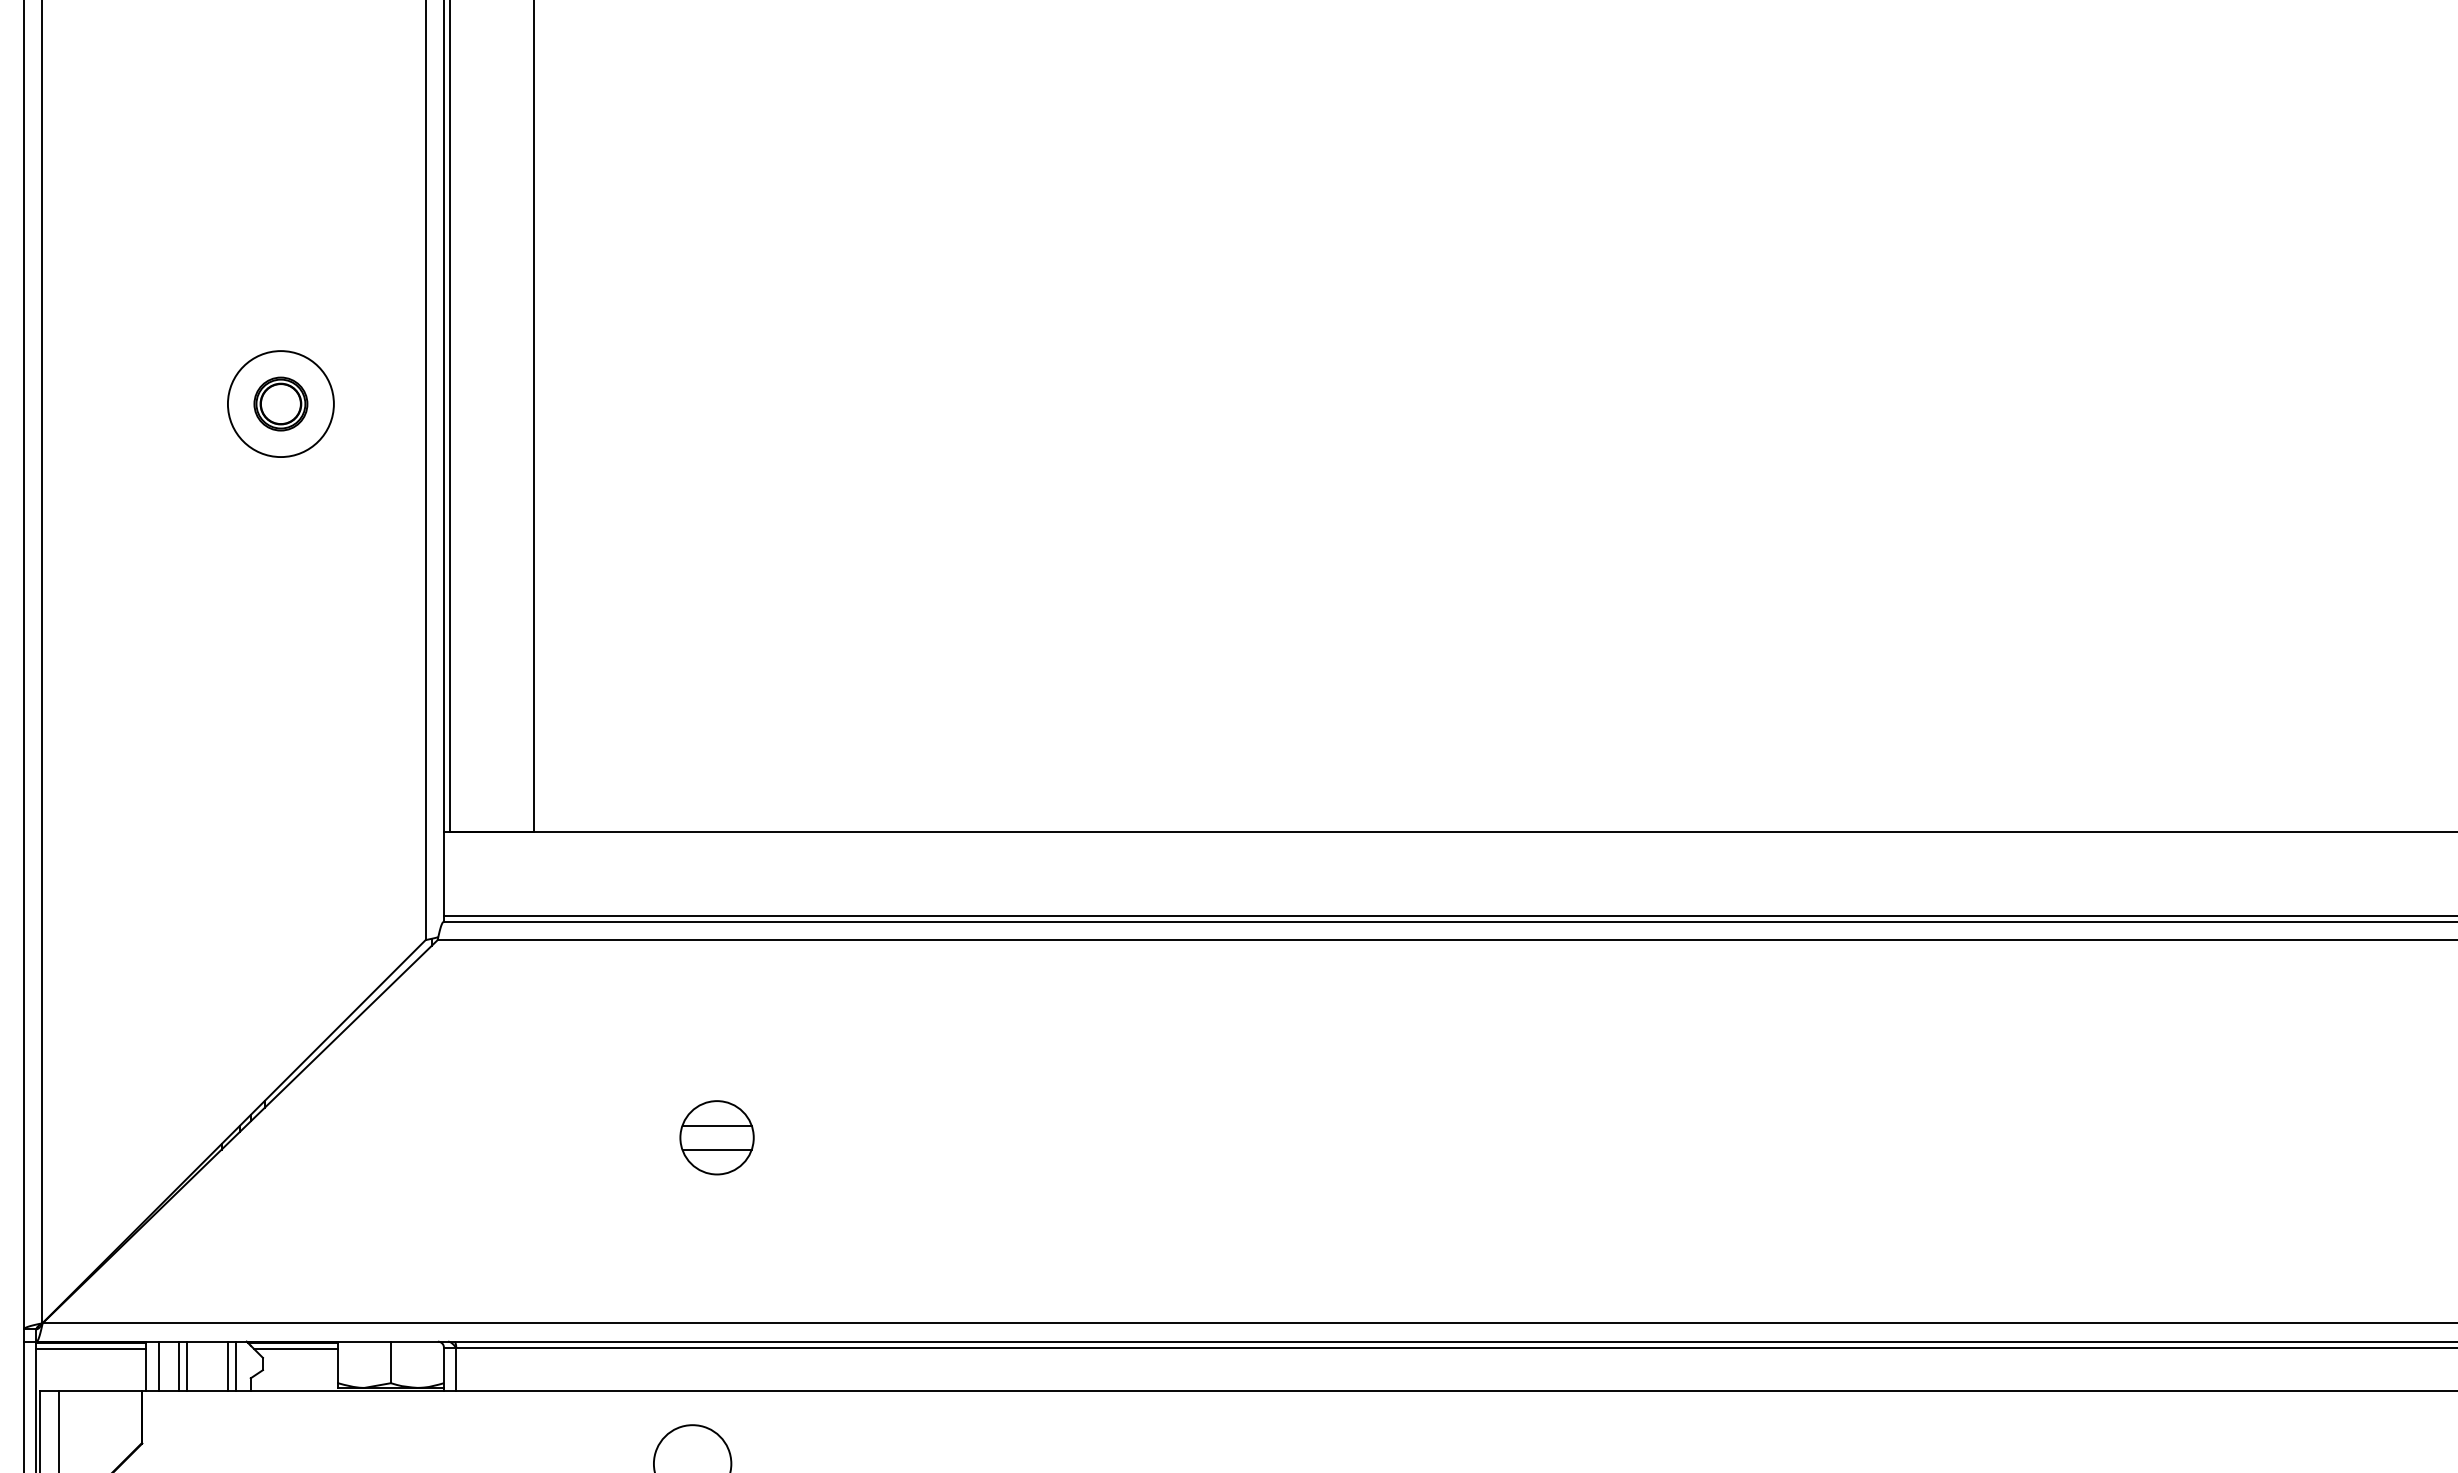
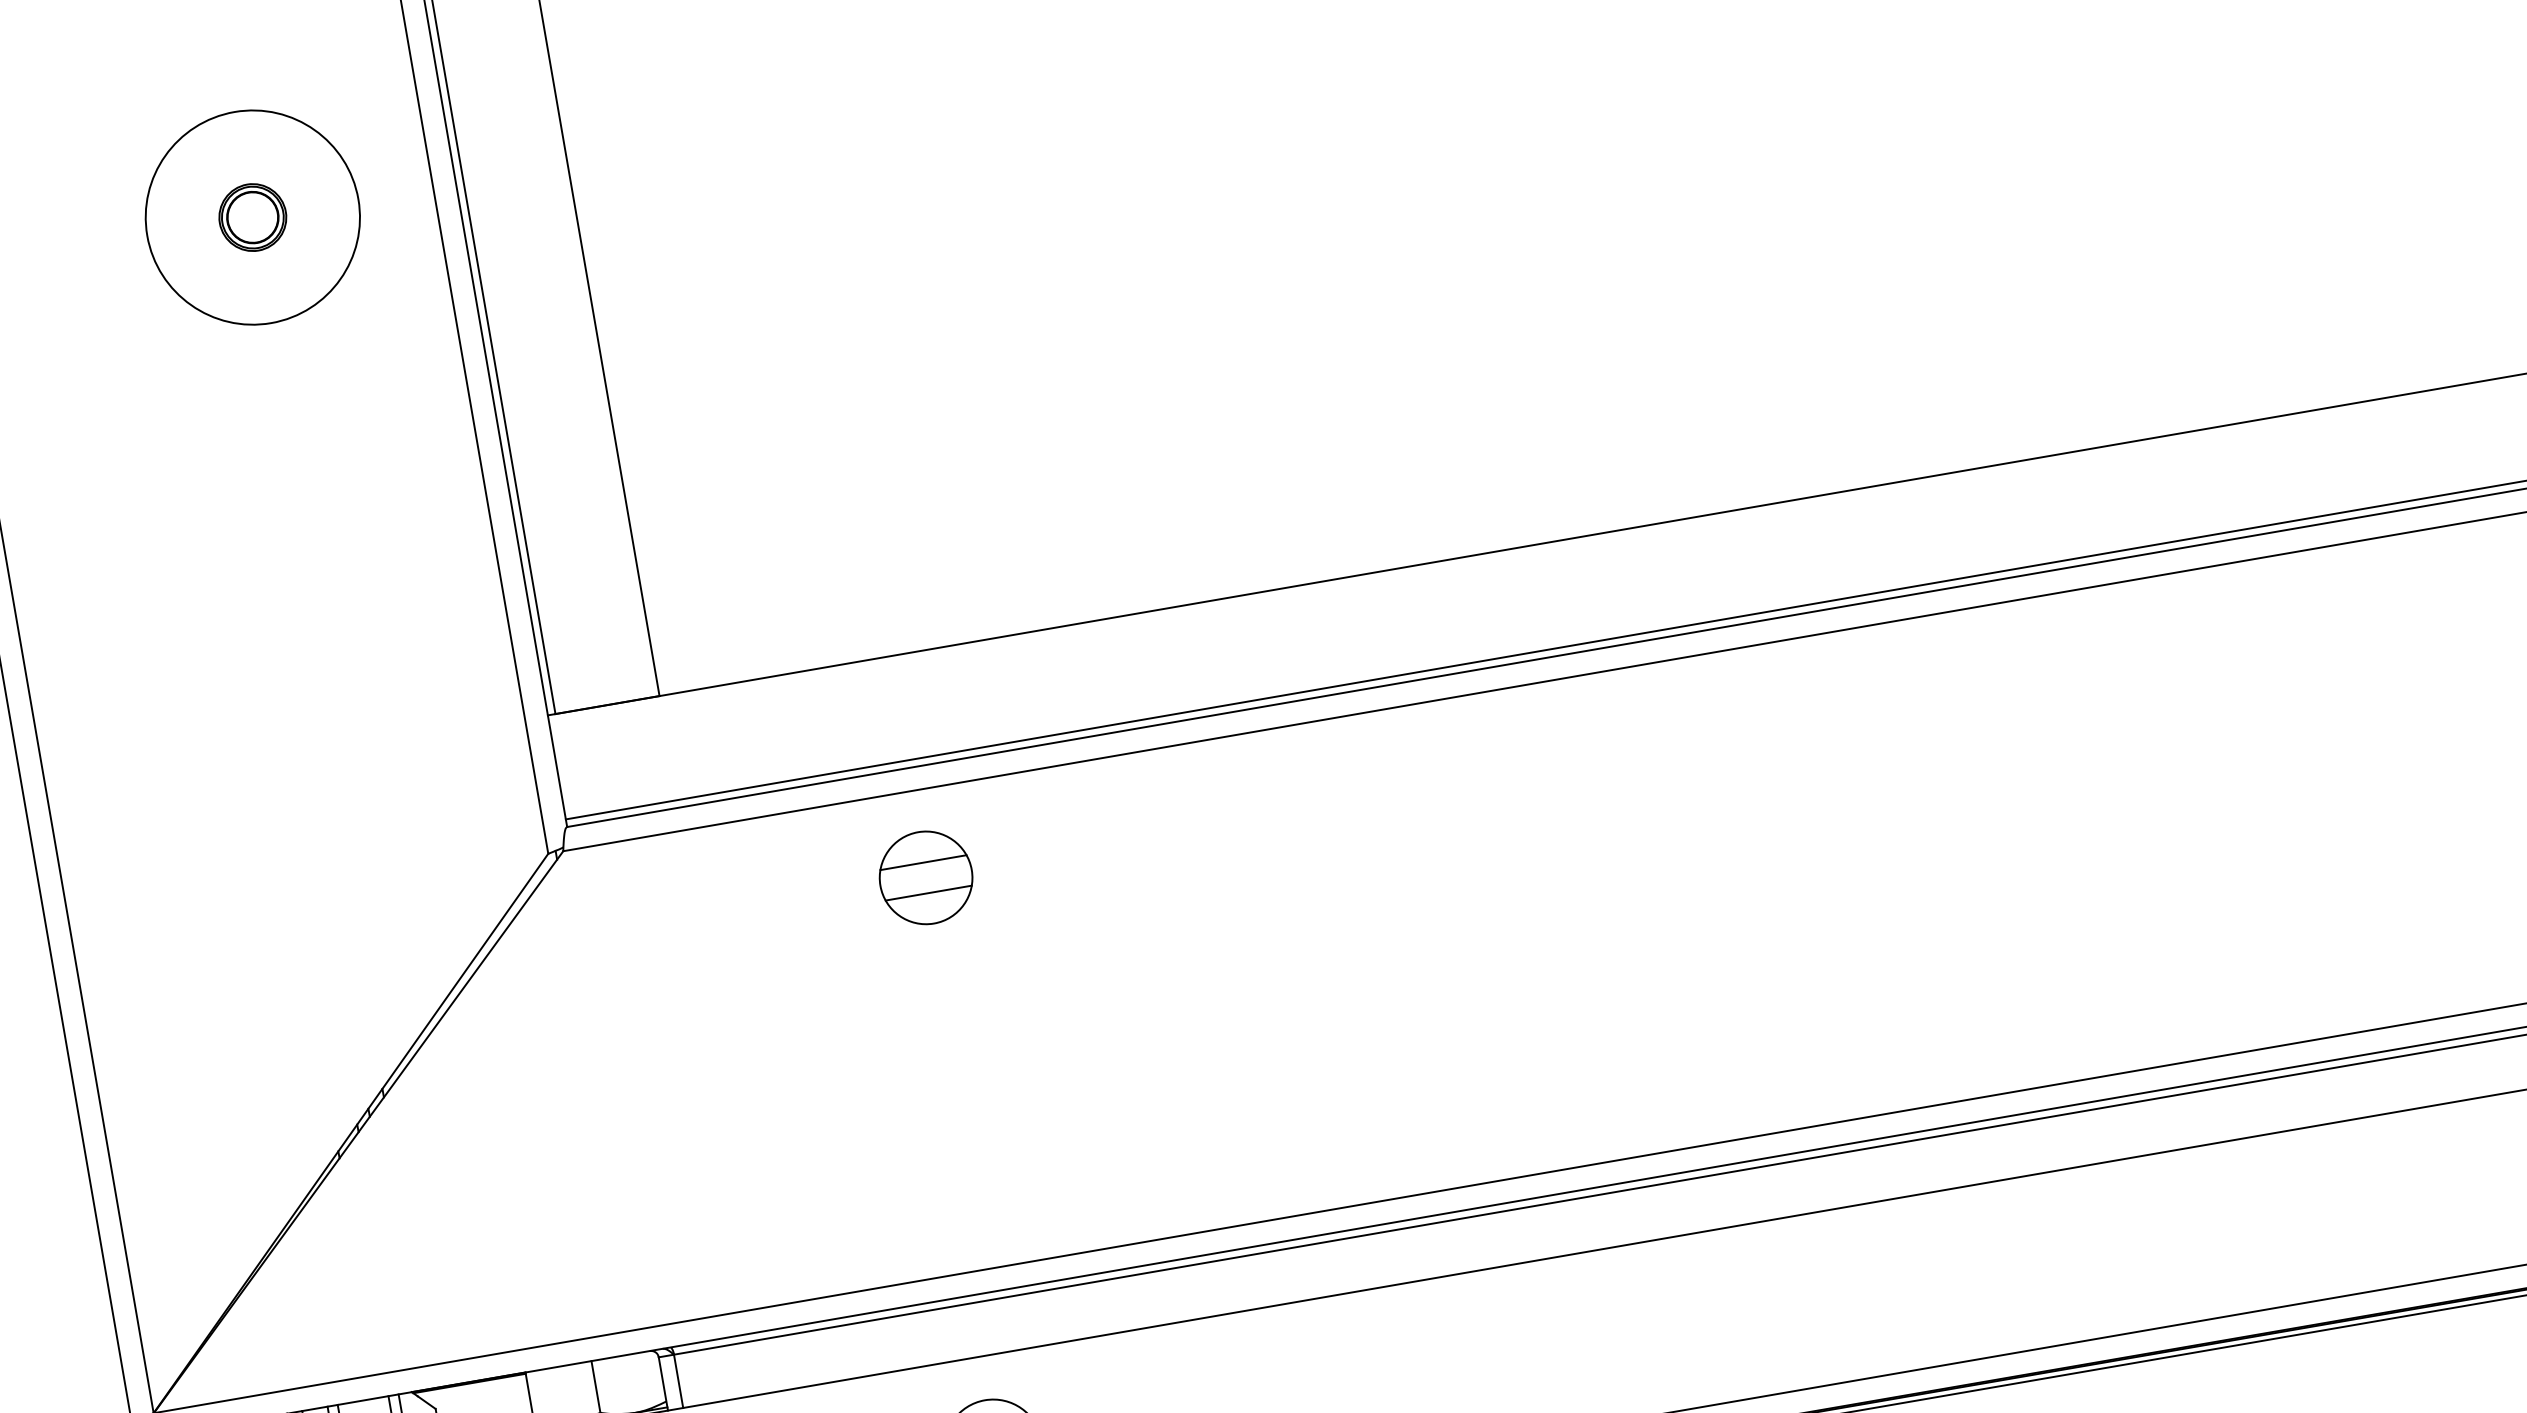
circle: (280, 404) -> (252, 218), size x1.6
part: (716, 1137) -> (925, 877), moved
line: (295, 1348) -> (474, 1390), removed

